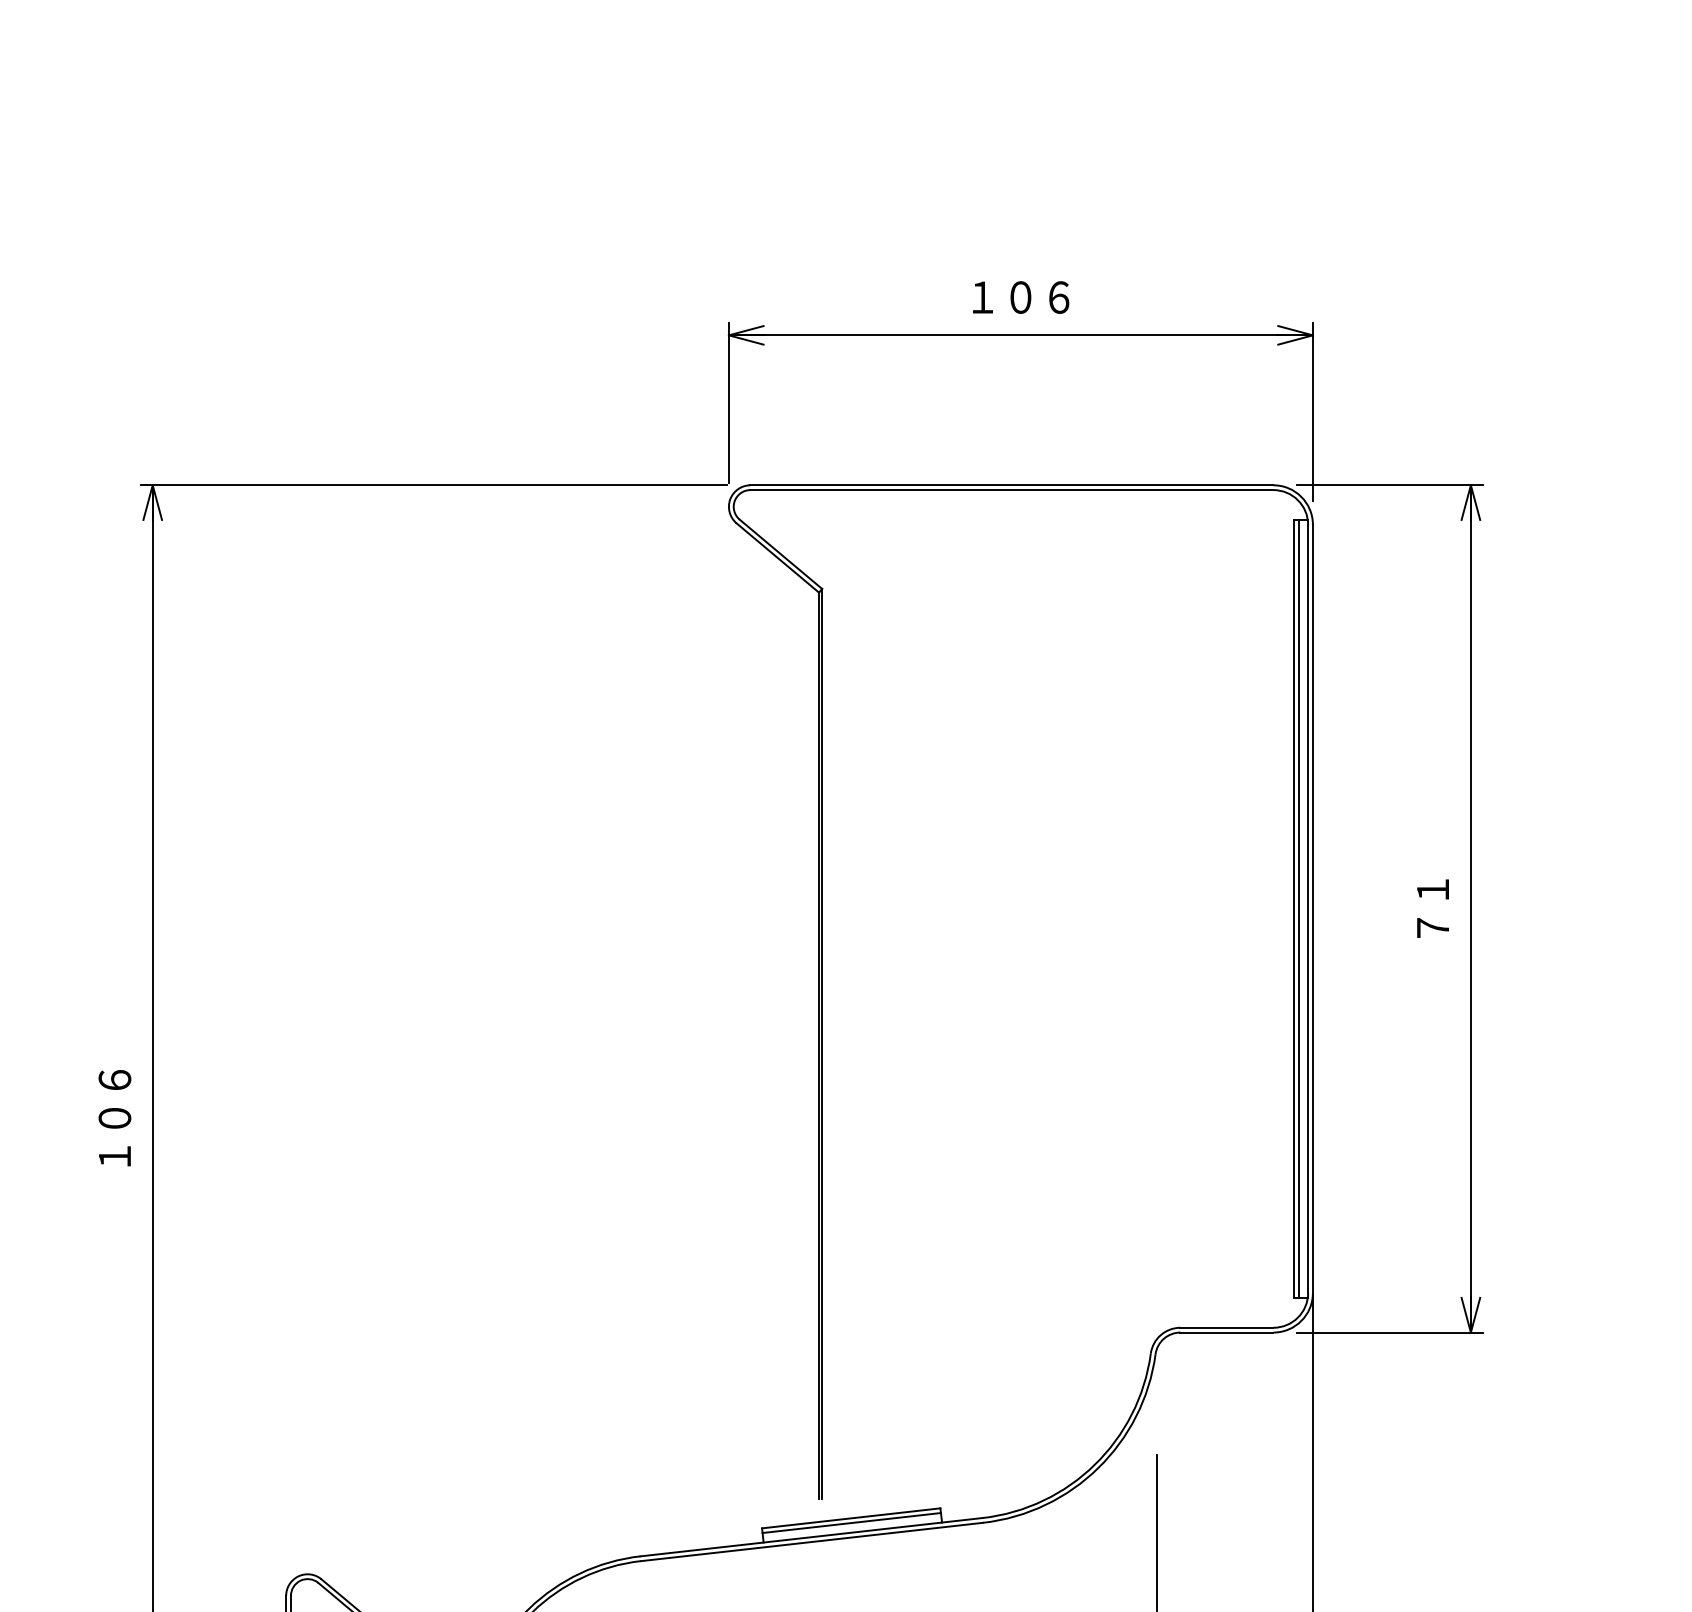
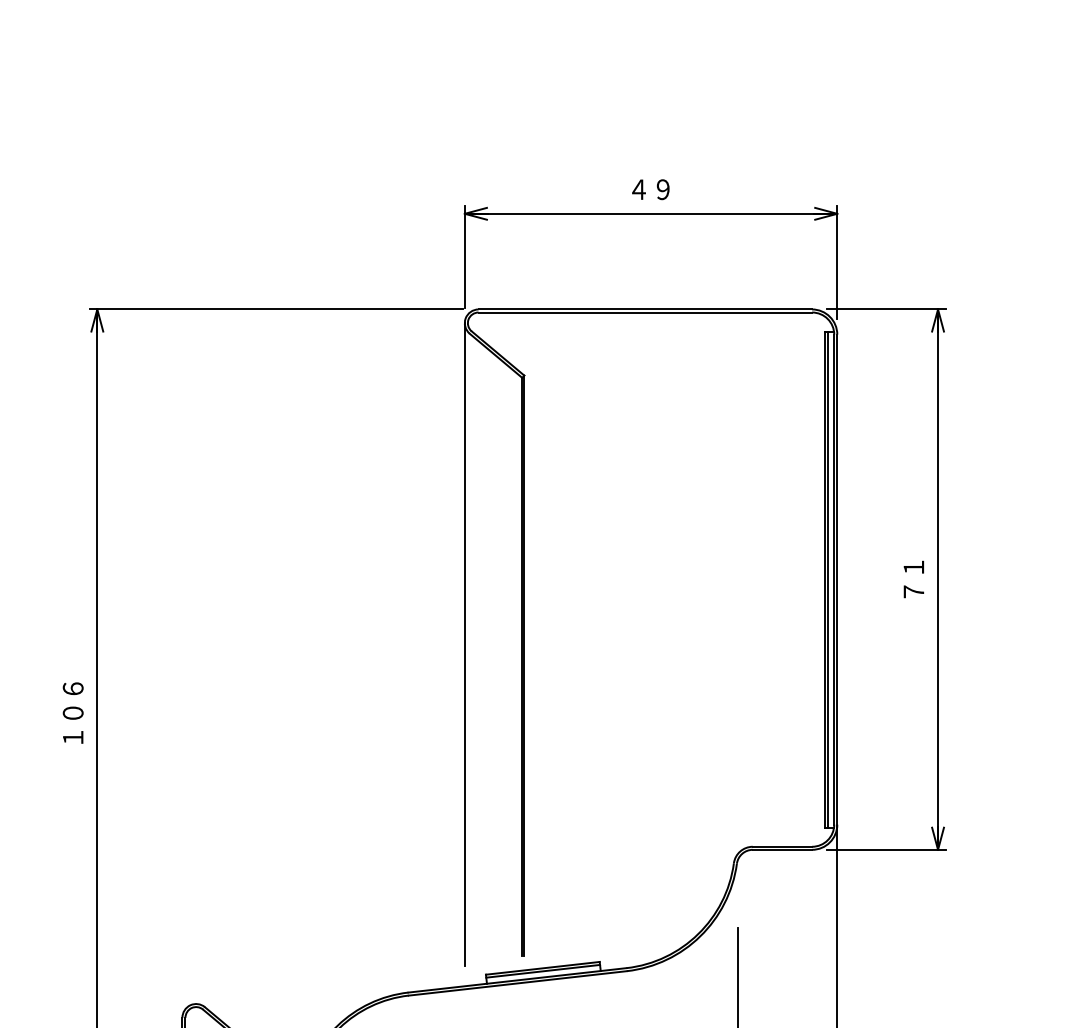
text: (1020, 297) -> (650, 189), １０６ -> ４９
line: (728, 1010) -> (464, 644), added

